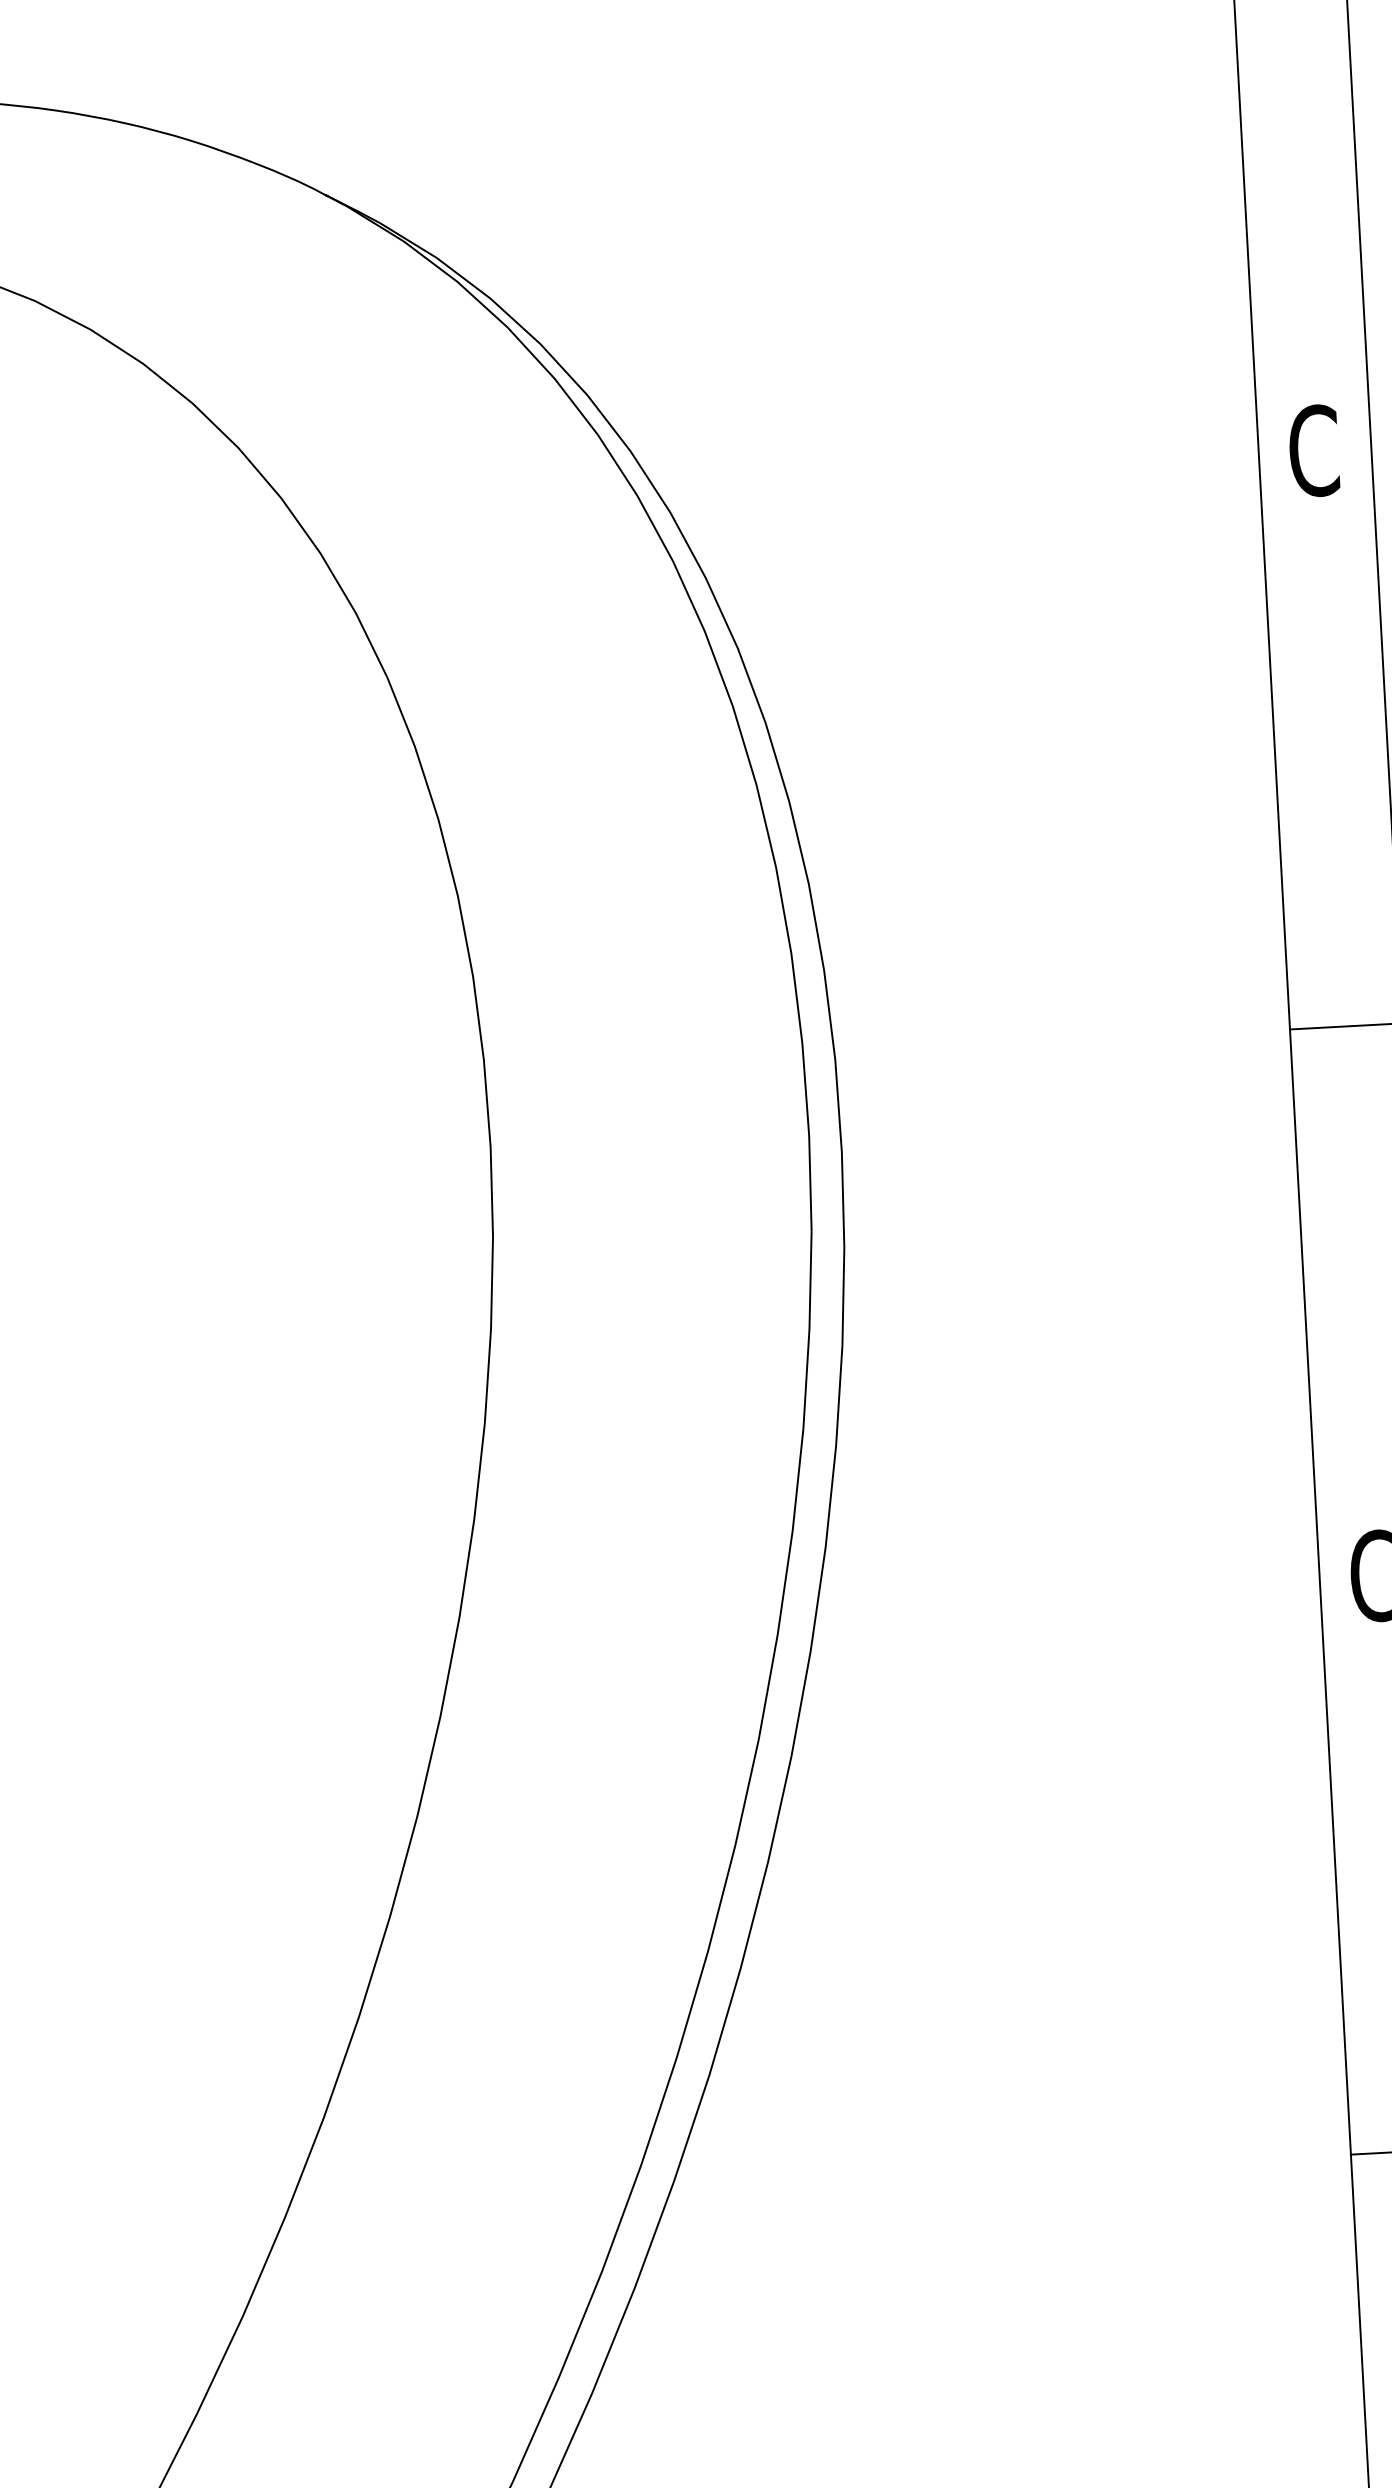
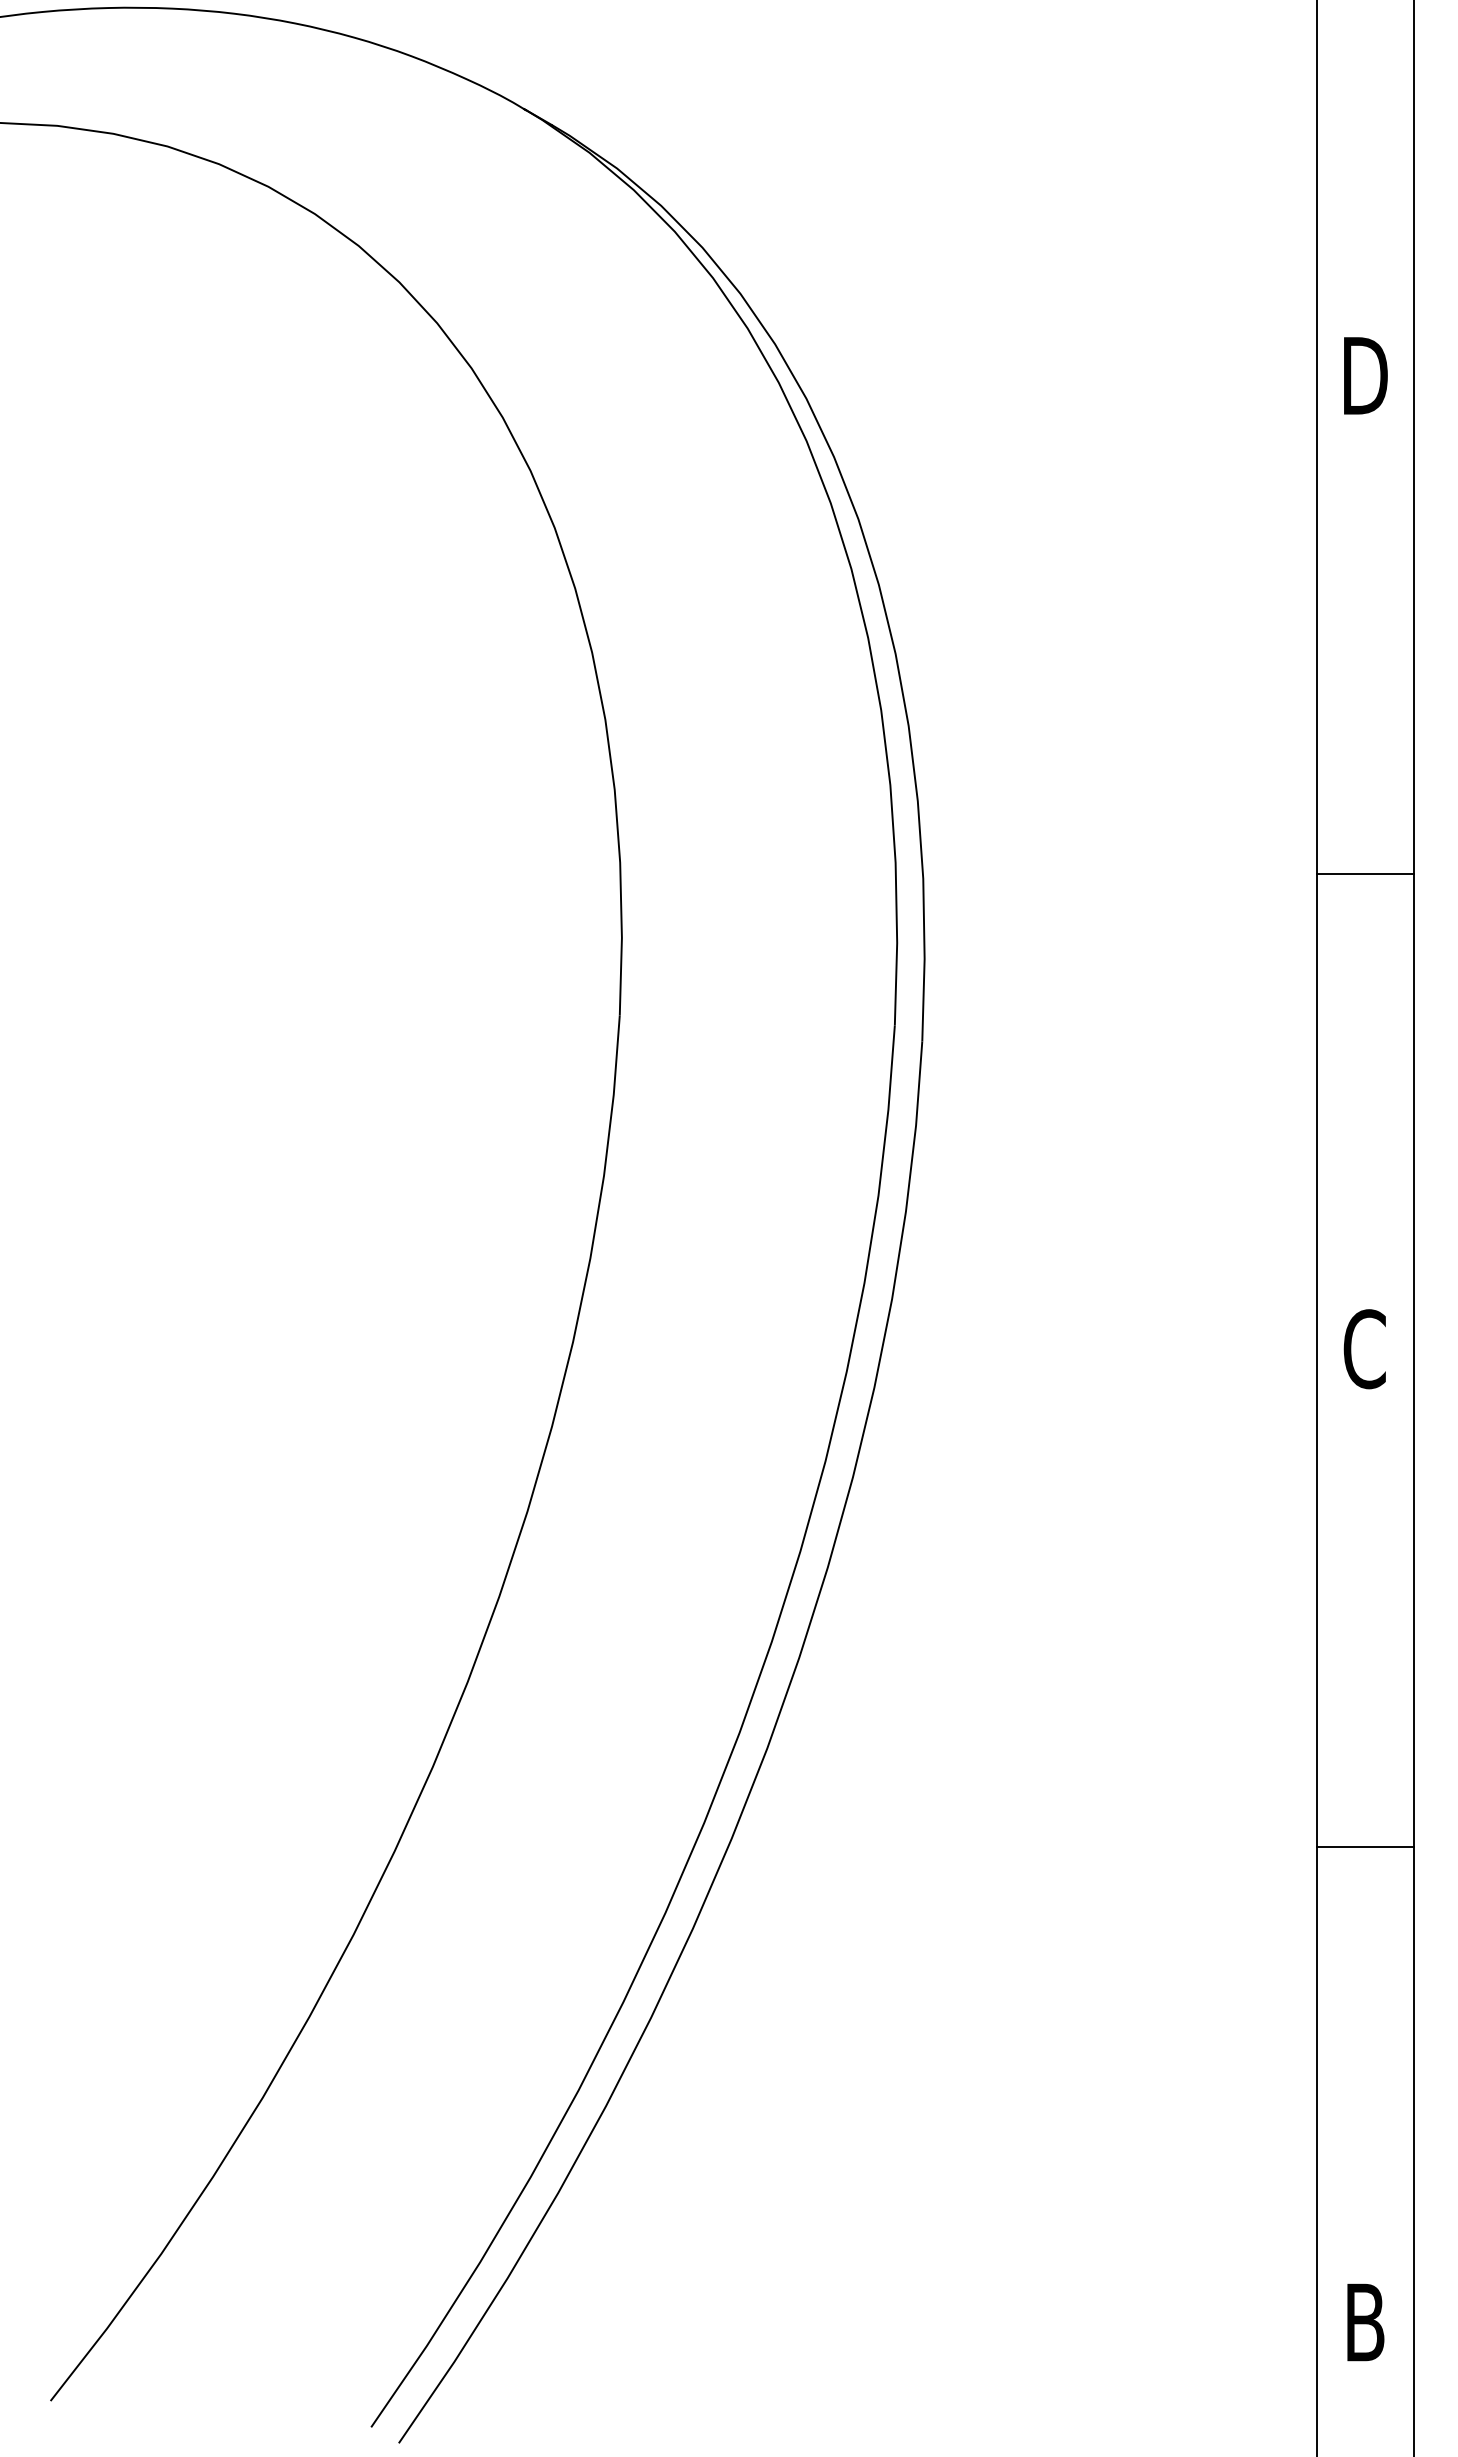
text: (1315, 450) -> (1365, 375), C -> D

